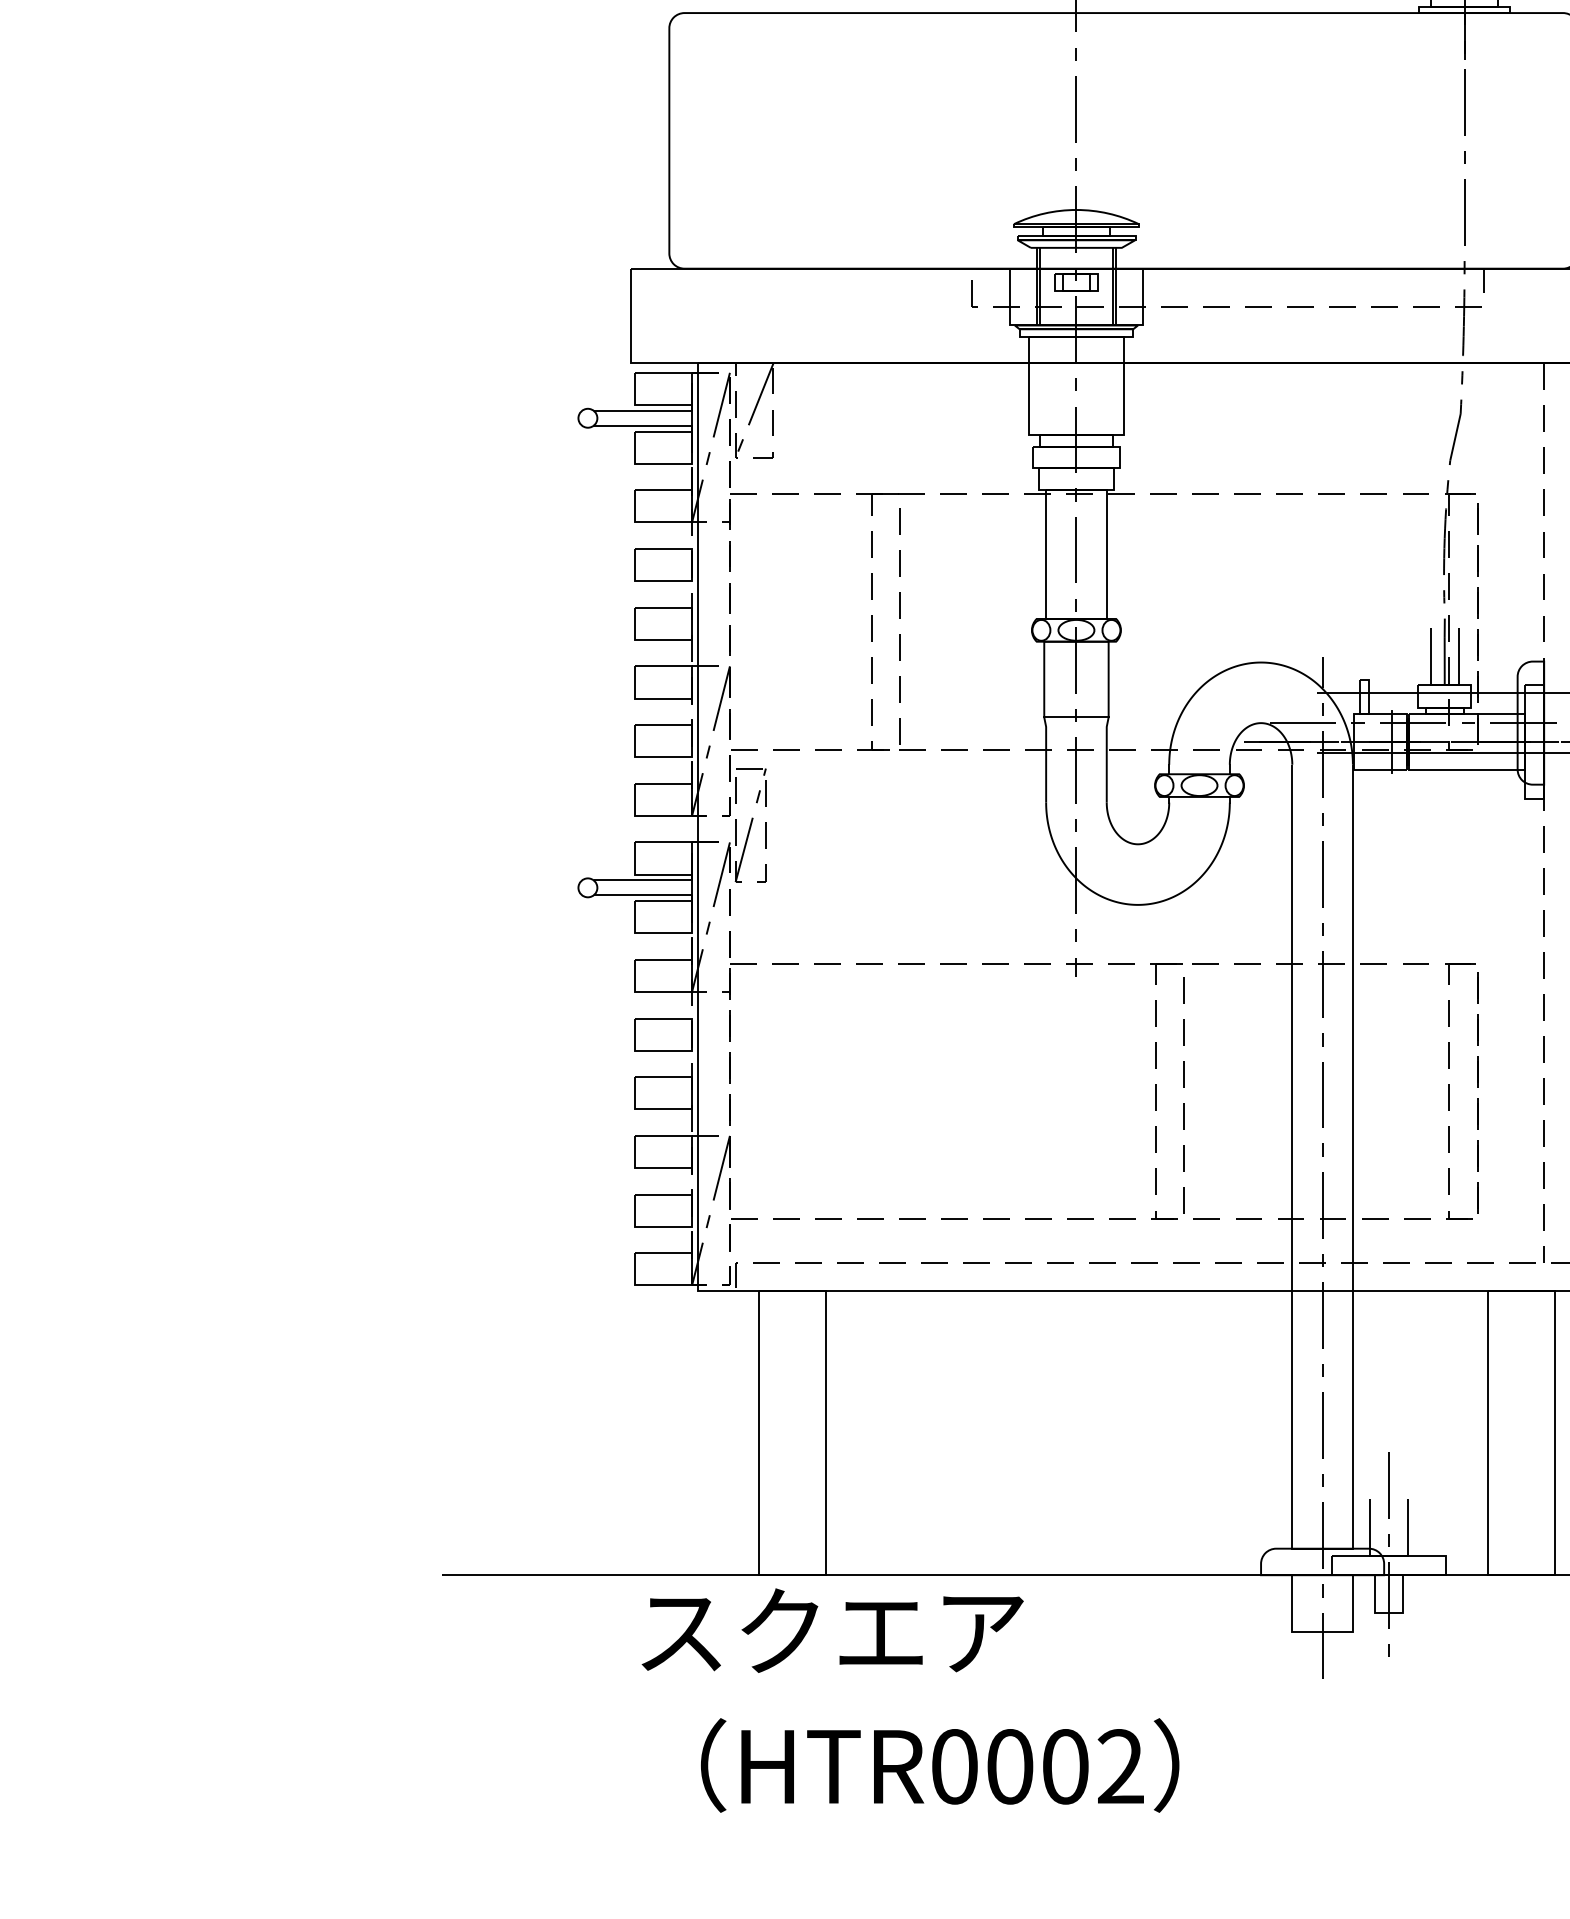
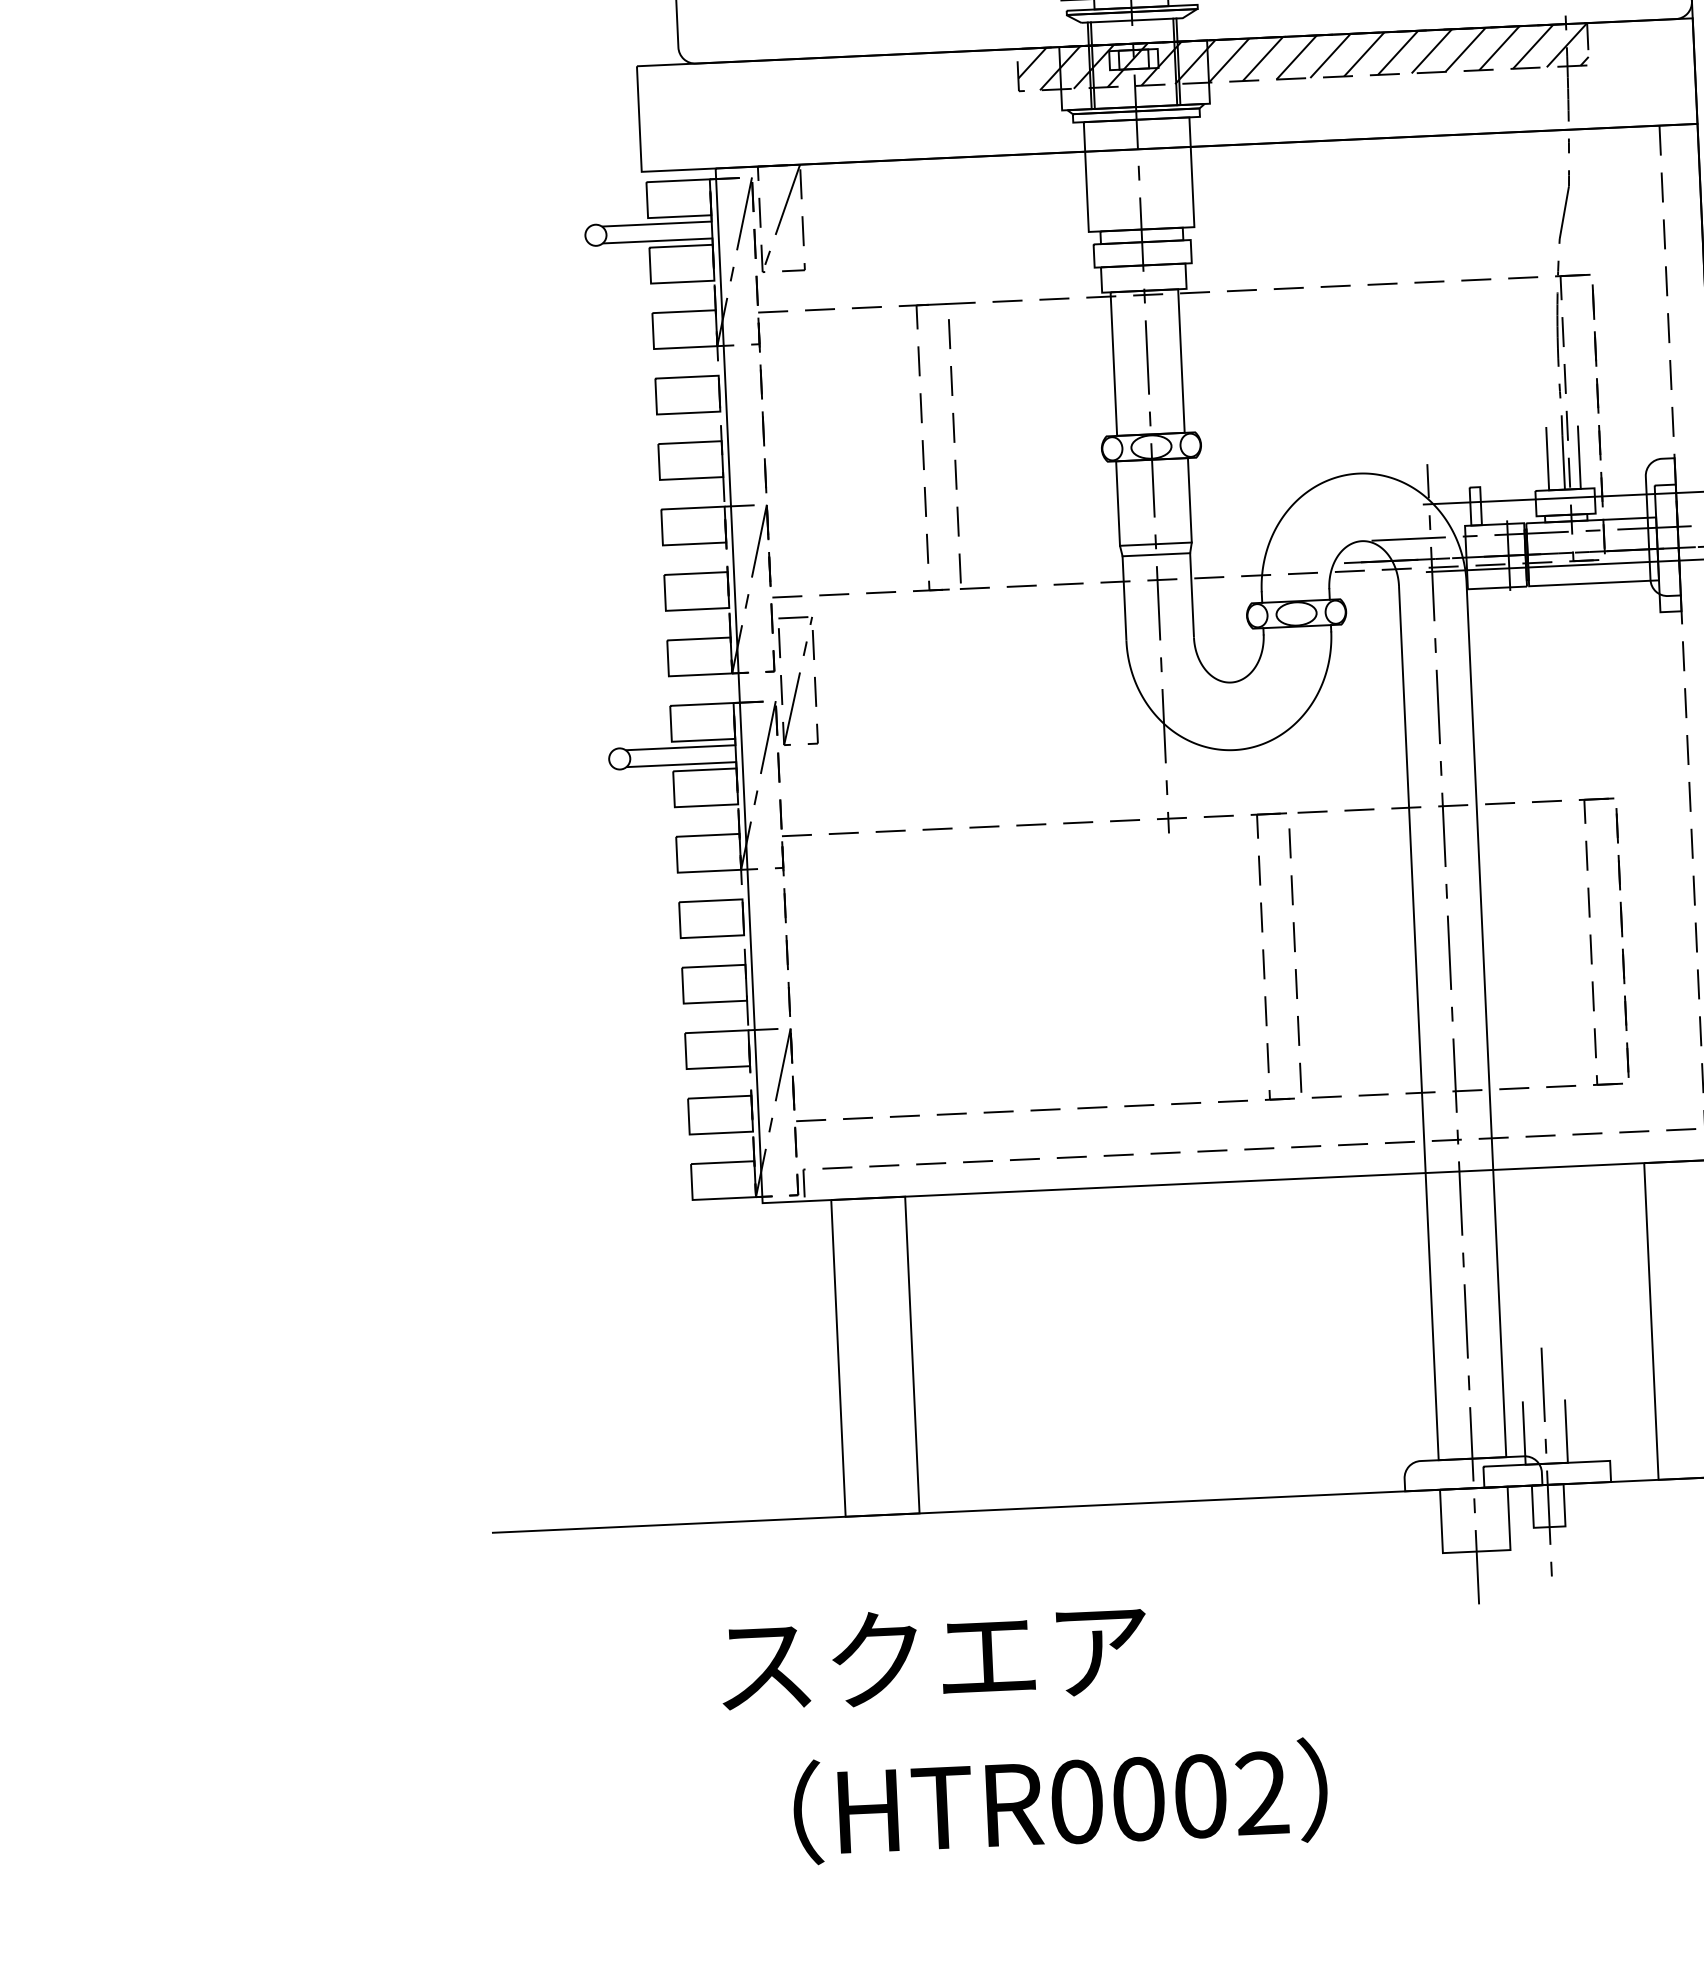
hatch: (1227, 287) -> (1302, 57), added
line: (1076, 726) -> (1156, 554), added
text: (910, 1700) -> (1024, 1730), moved

